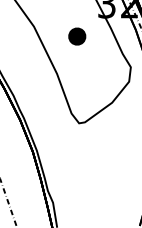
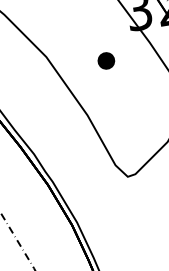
part: (76, 36) -> (105, 61), size x0.71

